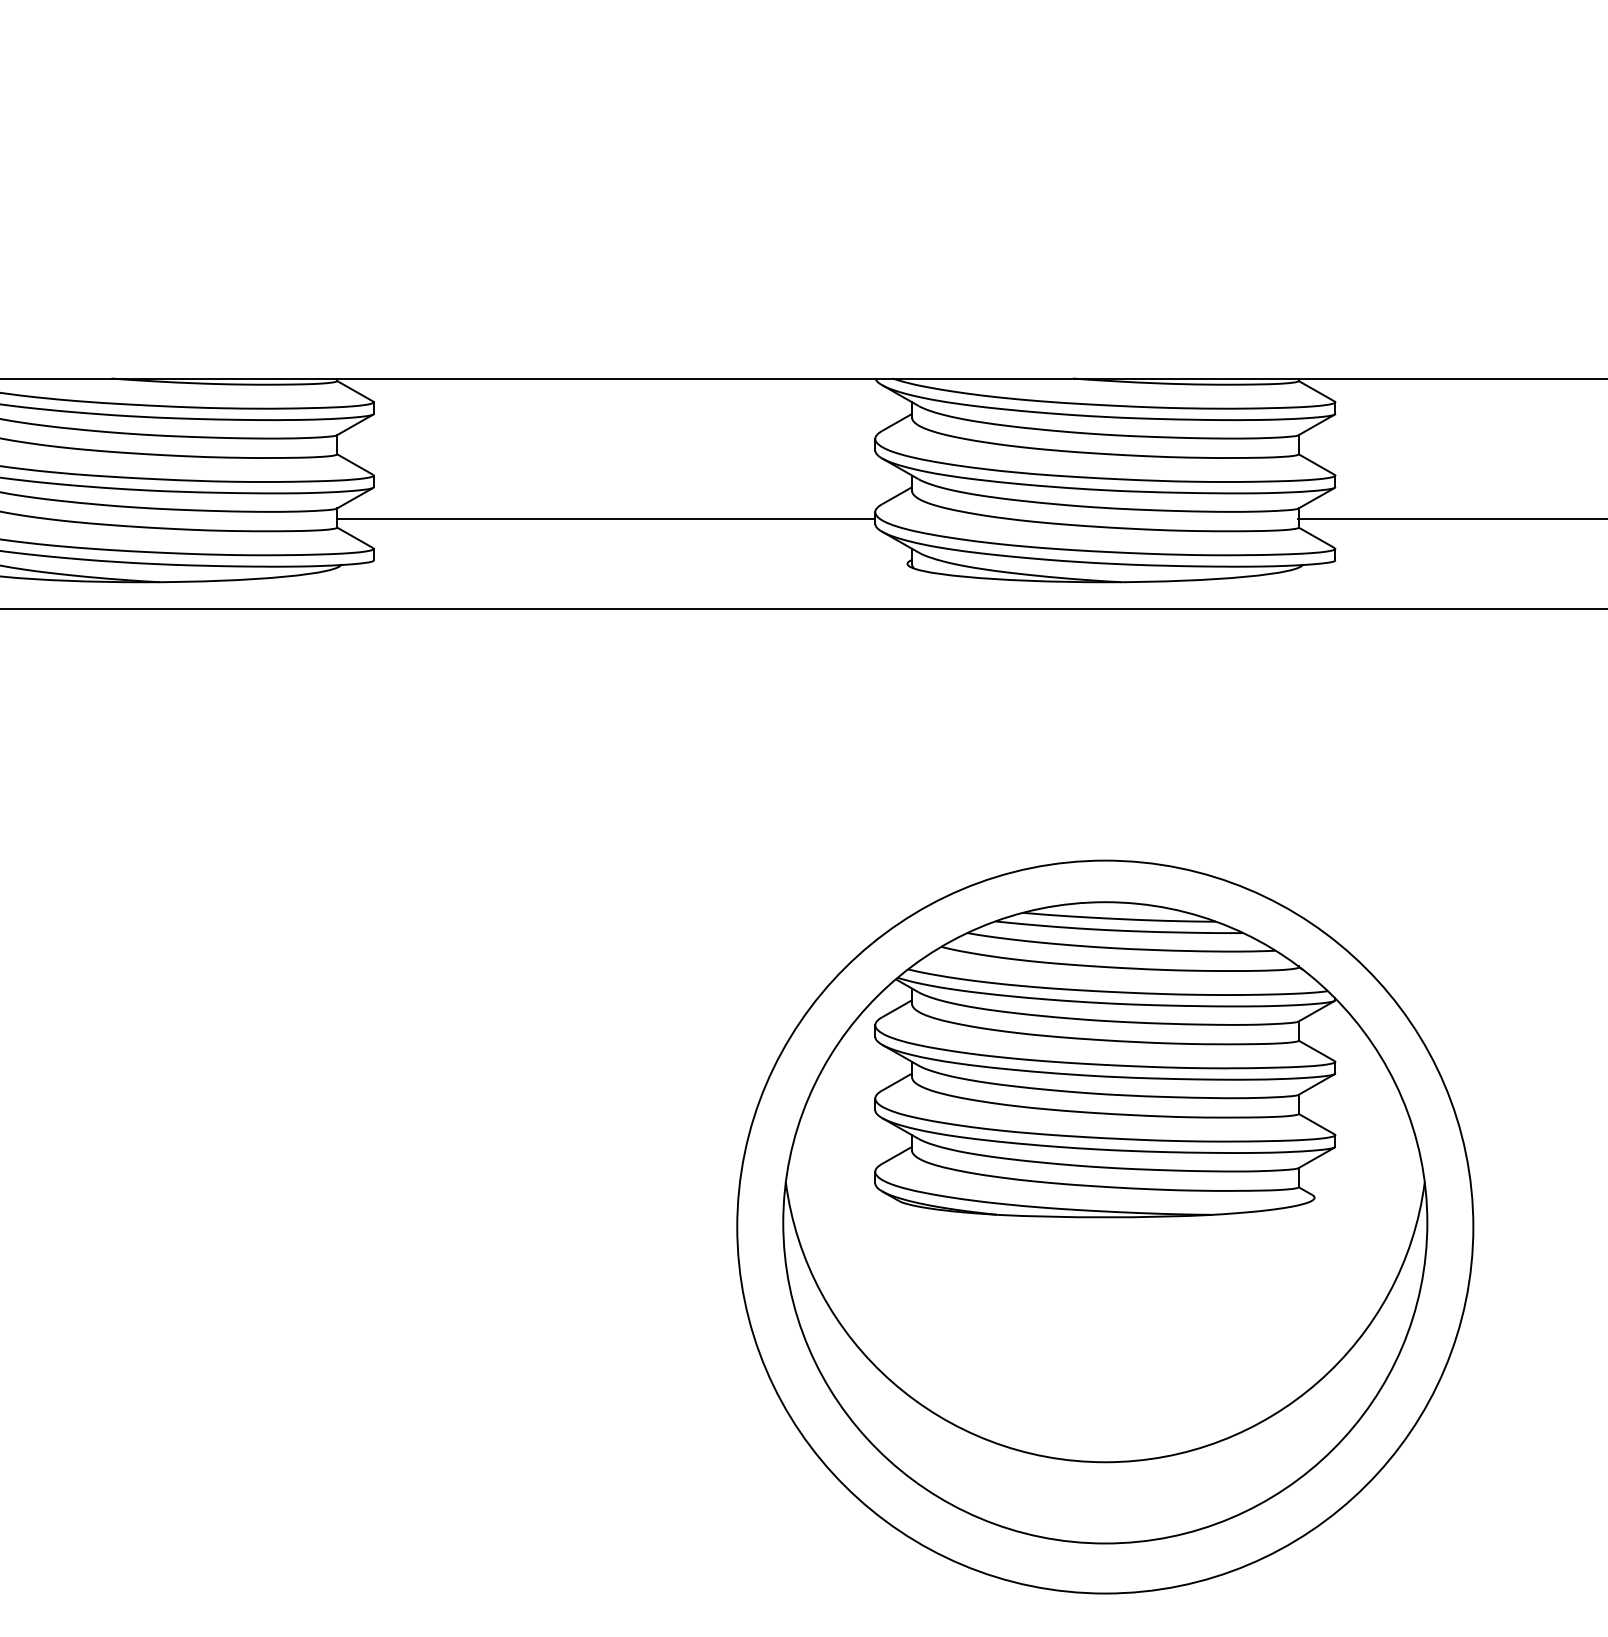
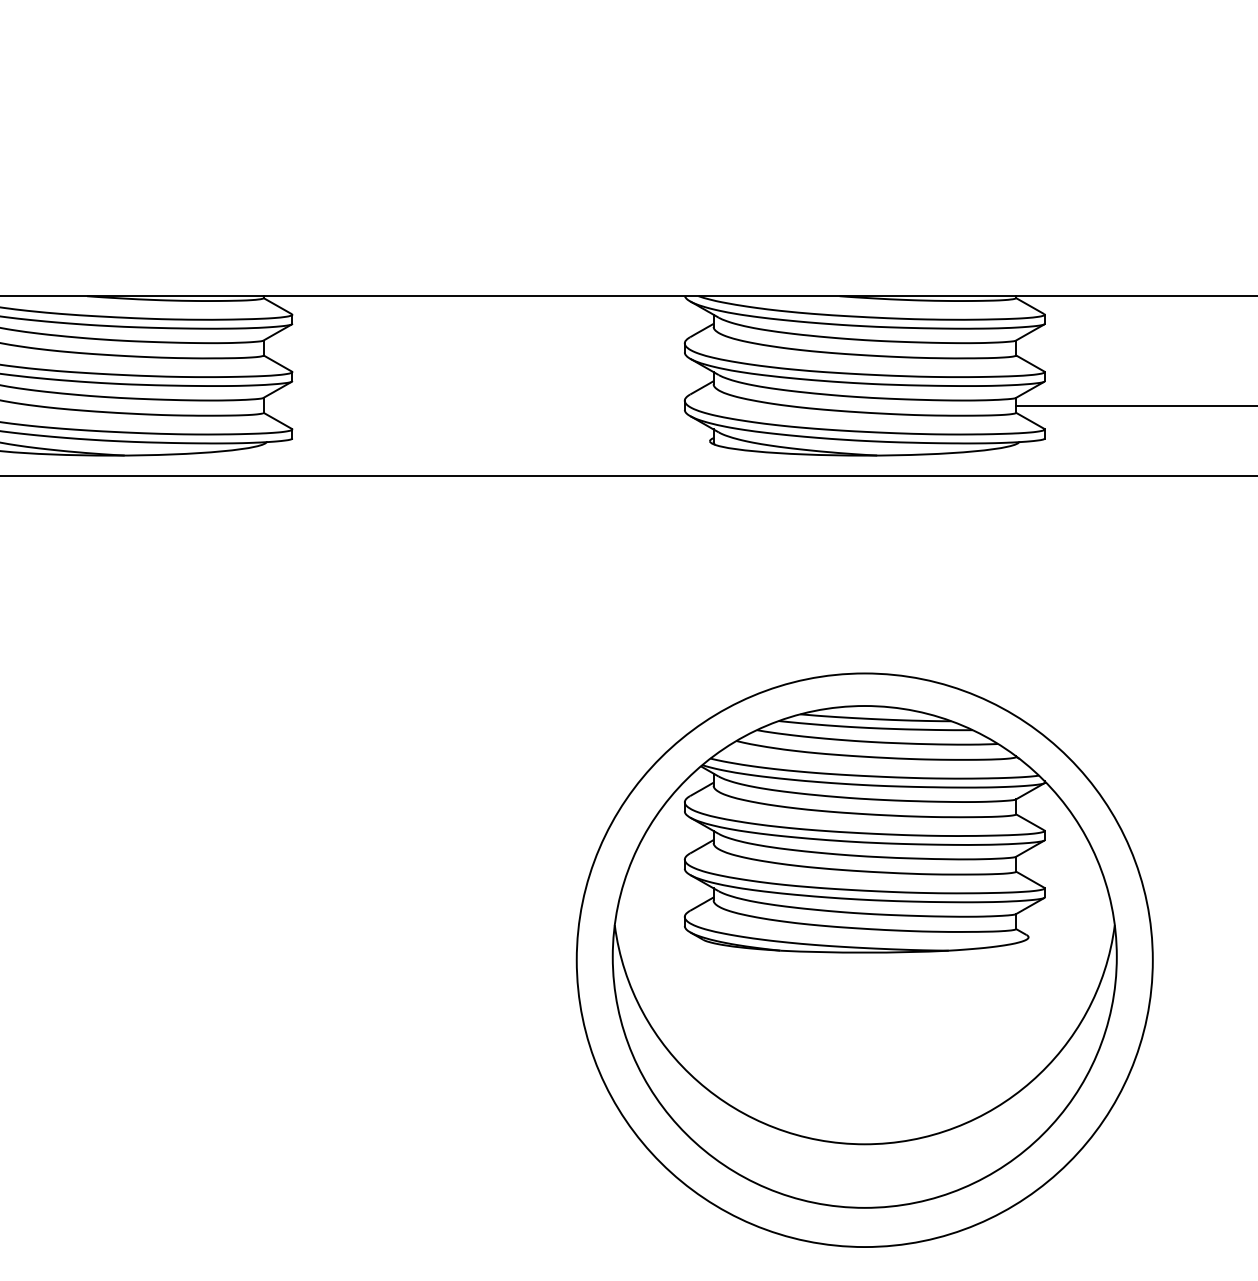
line: (606, 518) -> (474, 405), removed

